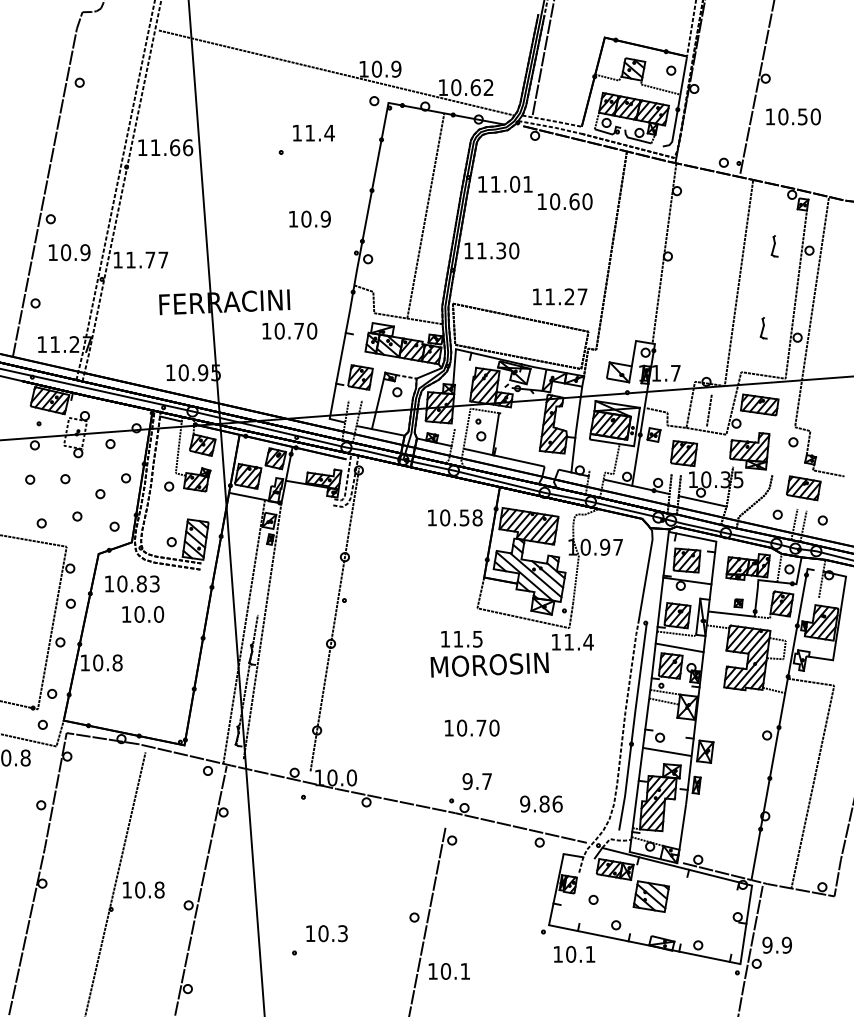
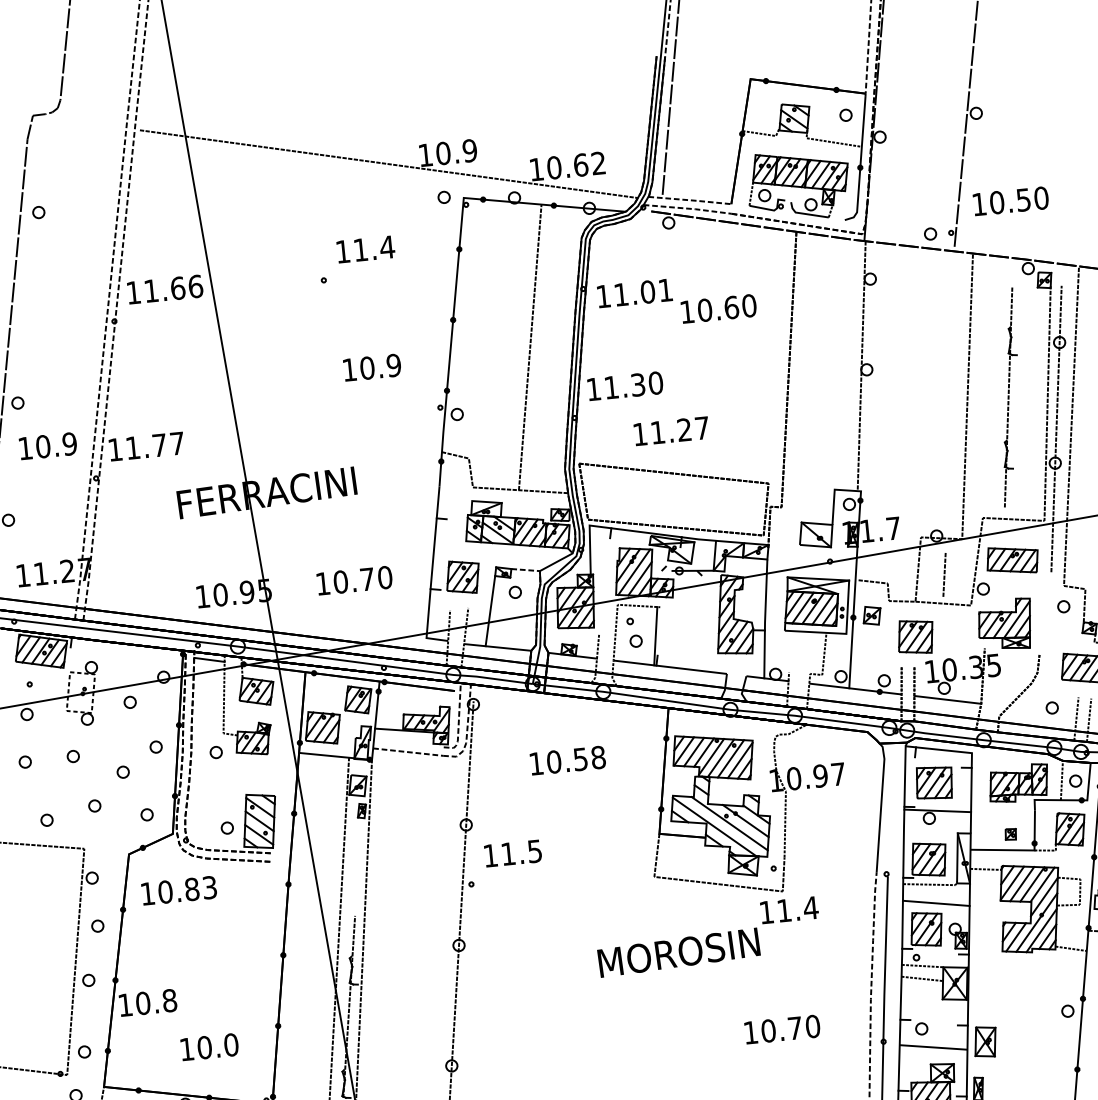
text: (793, 116) -> (1010, 200), moved
line: (768, 286) -> (1008, 397), added
text: (560, 296) -> (672, 430), moved
line: (800, 312) -> (1055, 428), added
text: (289, 330) -> (354, 579), moved
line: (308, 499) -> (408, 751), added
text: (455, 517) -> (568, 760), moved
text: (143, 614) -> (210, 1047), moved
text: (461, 639) -> (512, 853), moved
text: (471, 727) -> (781, 1028), moved

